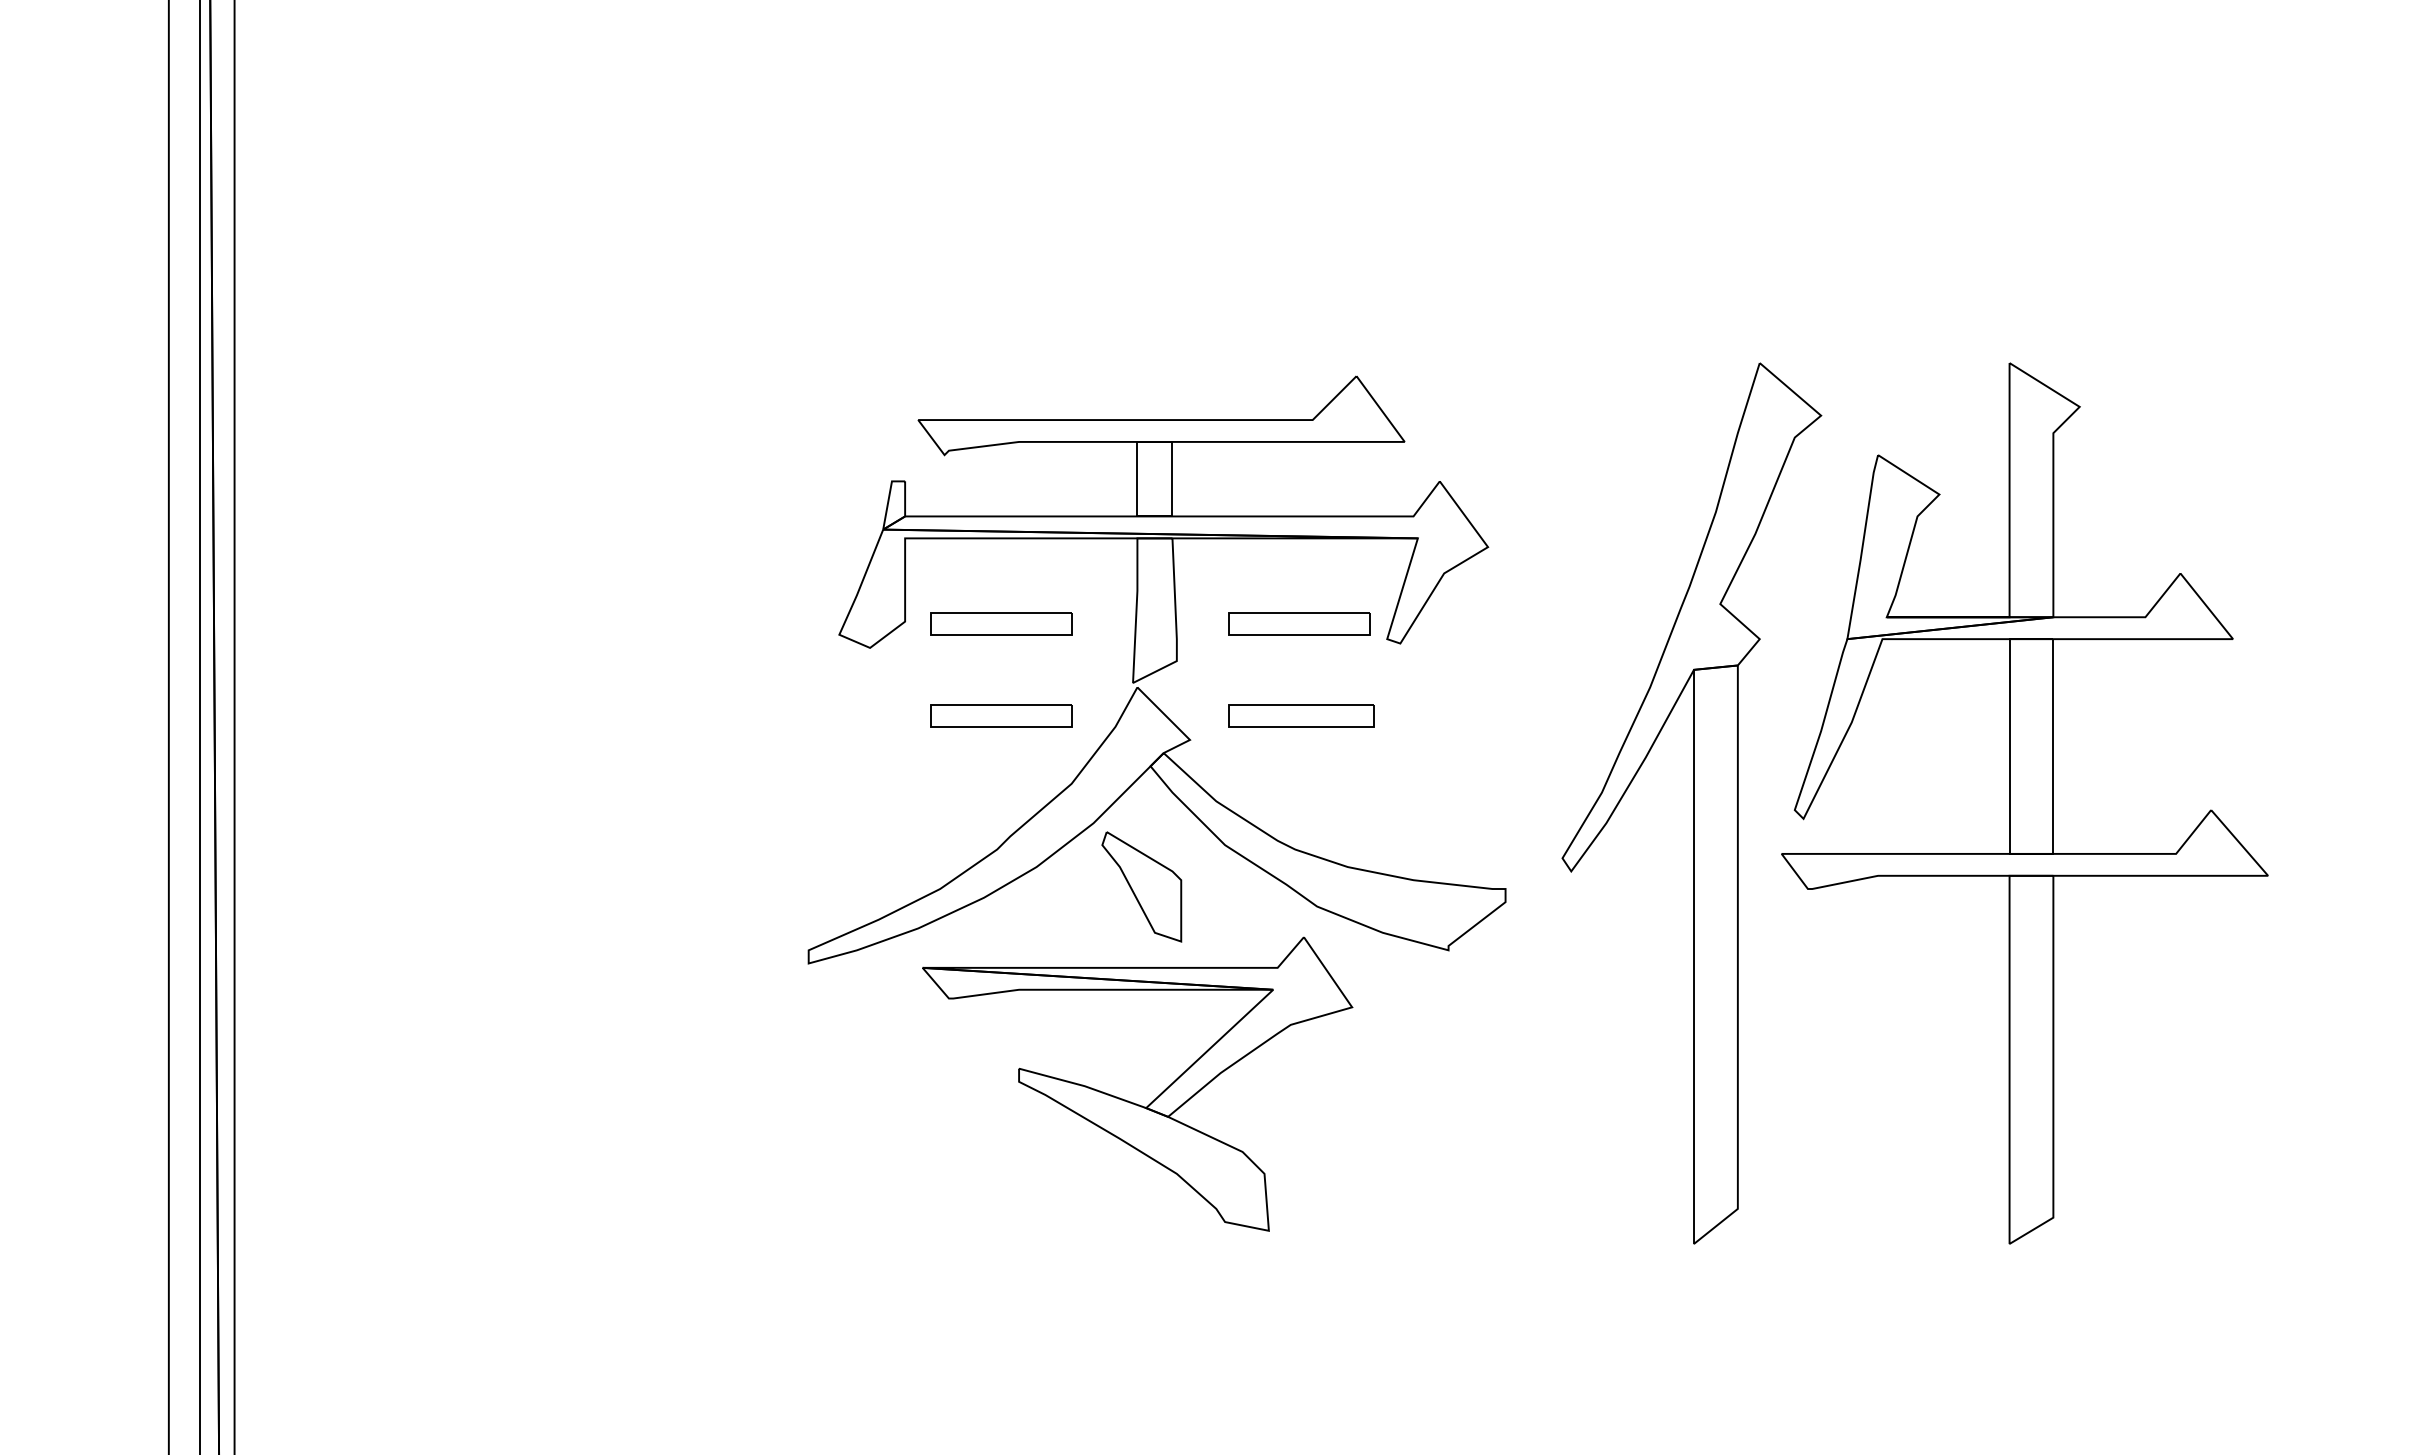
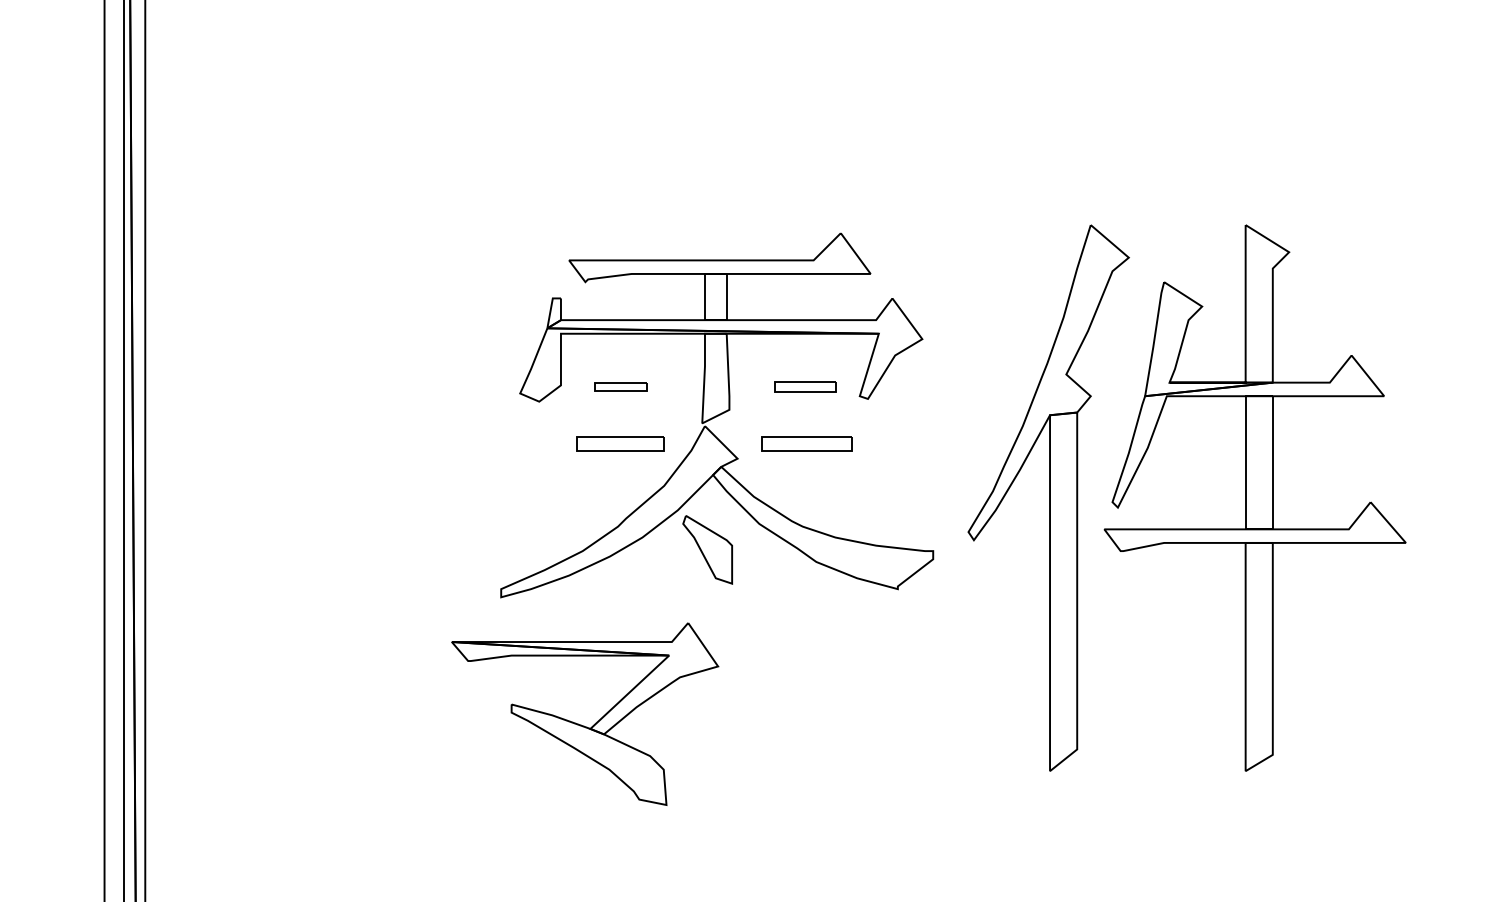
part: (1001, 623) -> (620, 386), size x0.6
part: (1299, 623) -> (805, 386), size x0.7
part: (1131, 1100) -> (581, 724), moved

